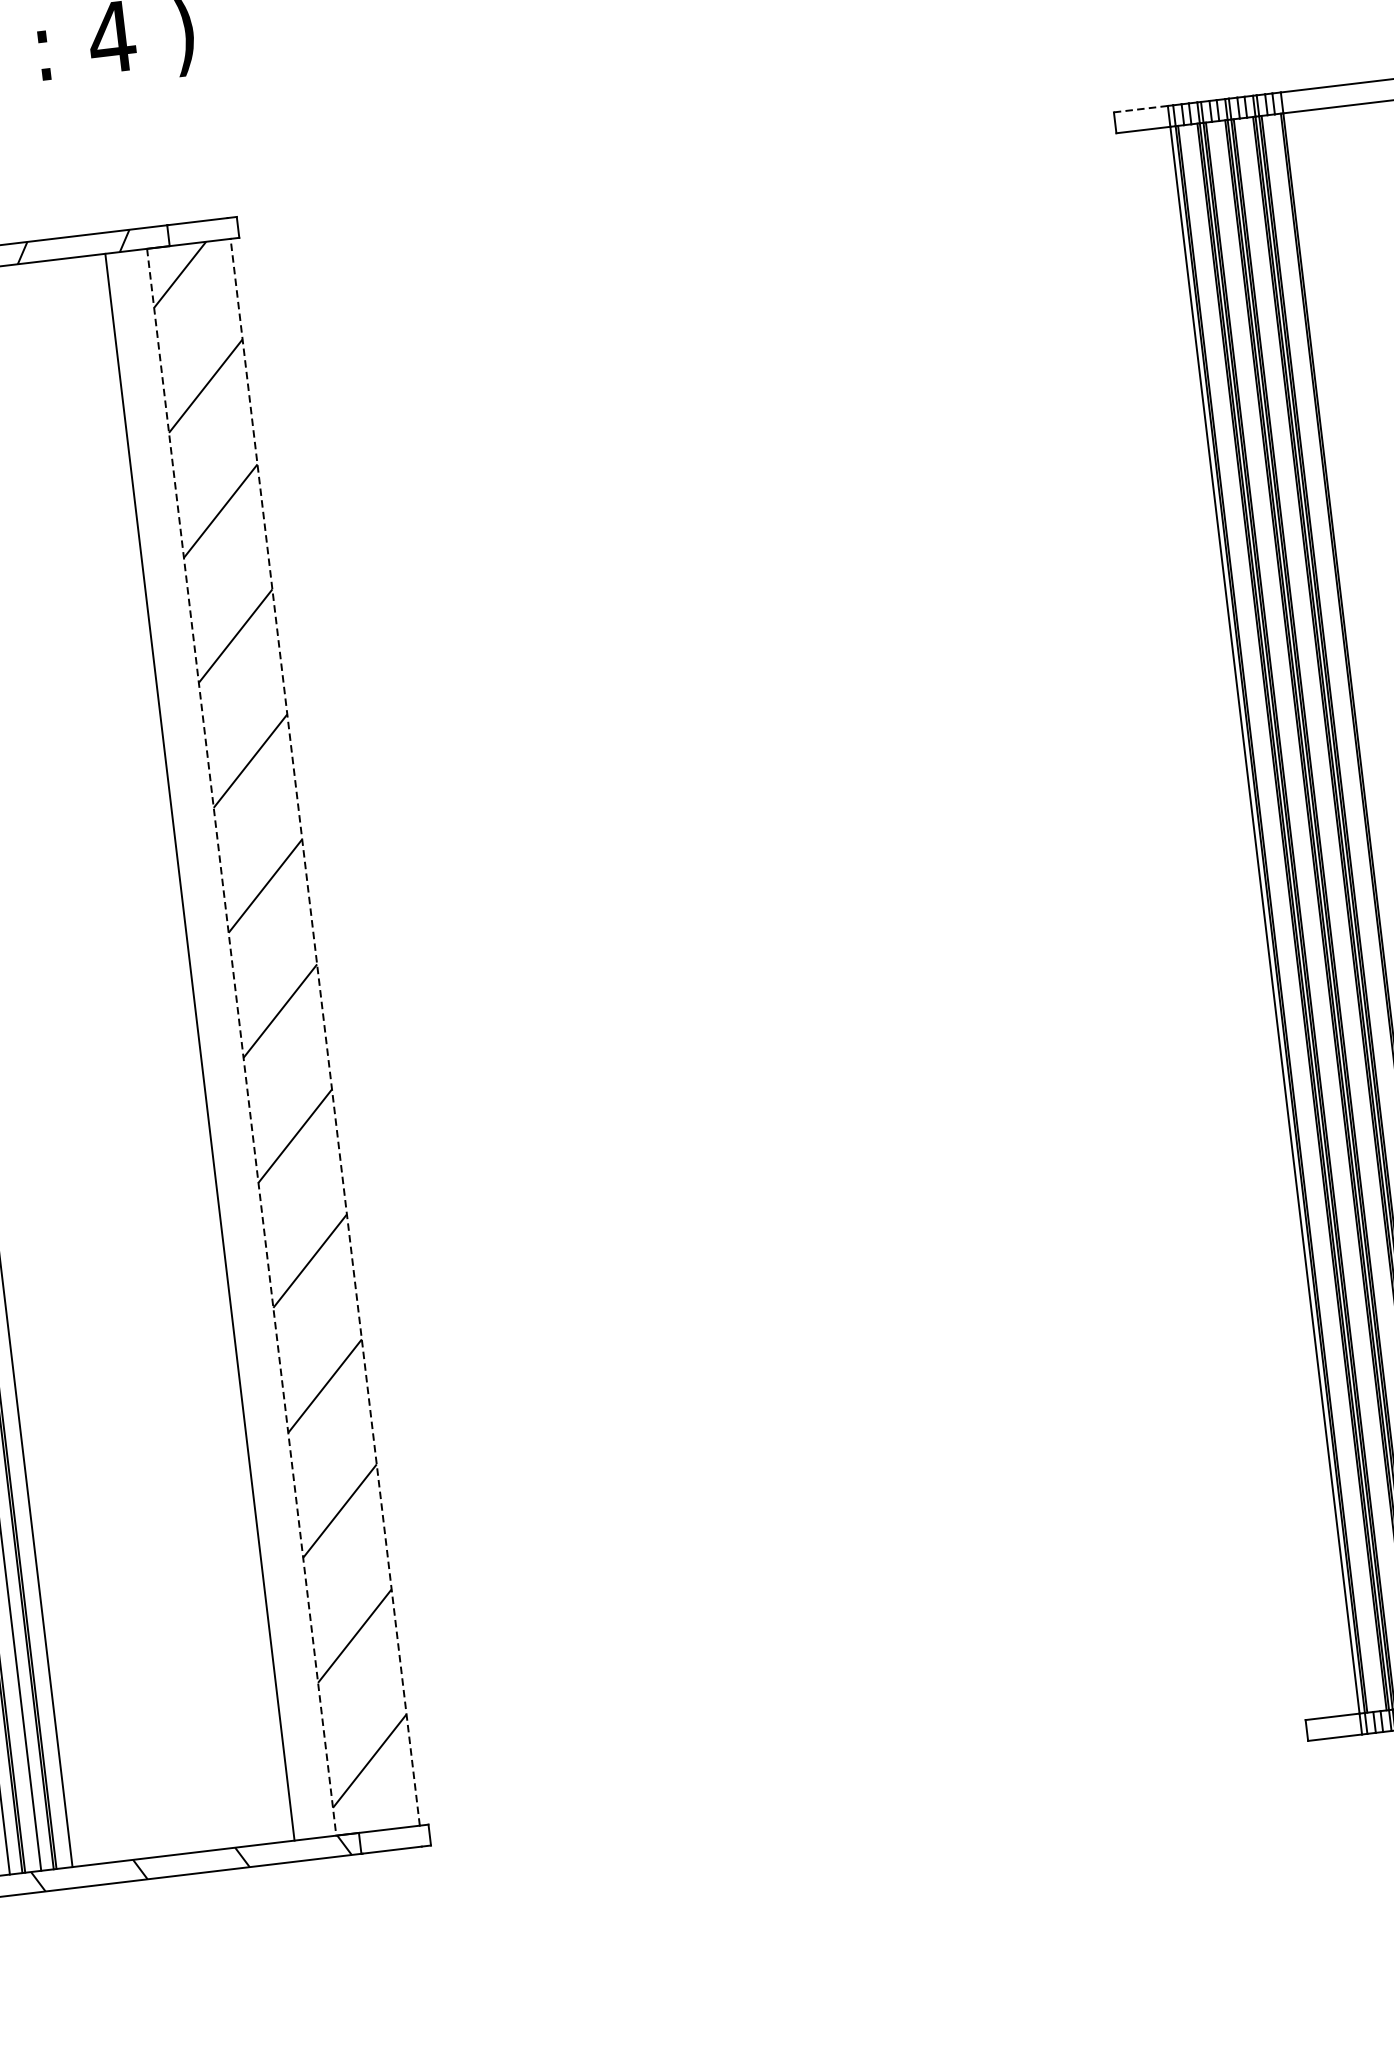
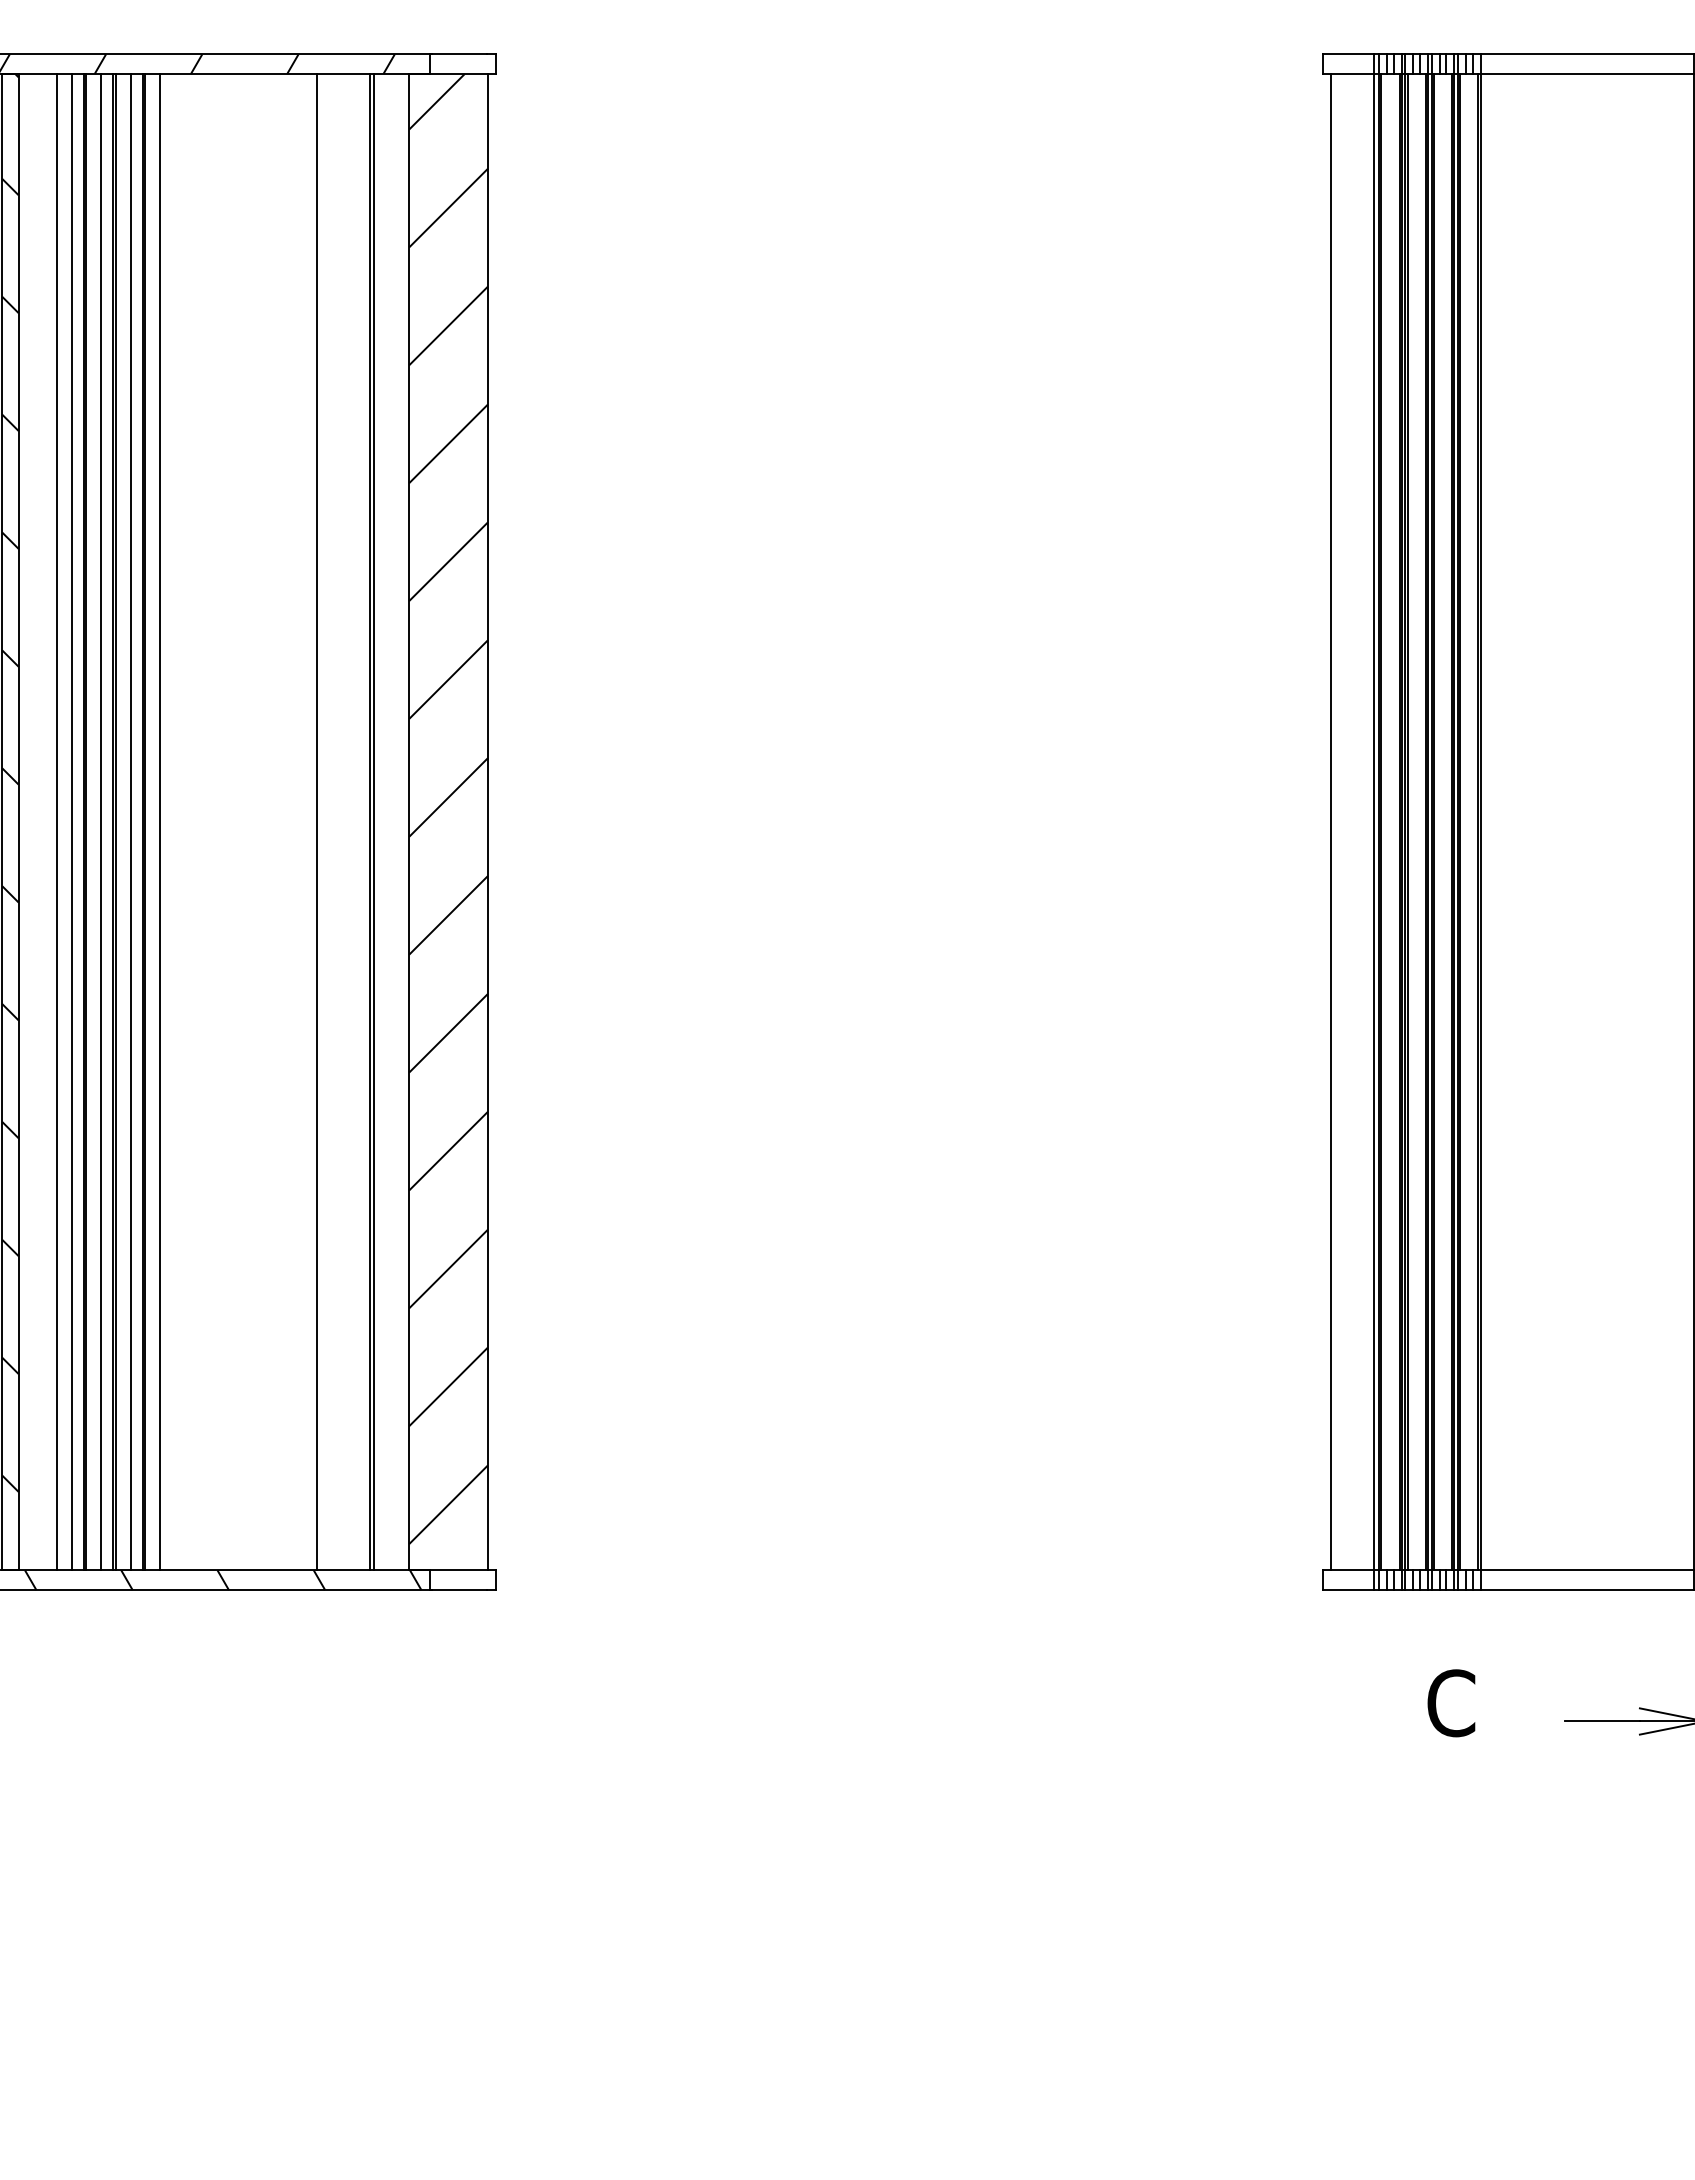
line: (1140, 109) -> (1348, 54), dashed -> solid
line: (1219, 924) -> (1331, 821), added
line: (324, 1031) -> (487, 821), dashed -> solid
line: (242, 1042) -> (409, 822), dashed -> solid
line: (204, 1045) -> (374, 821), added
line: (144, 1053) -> (317, 821), added

